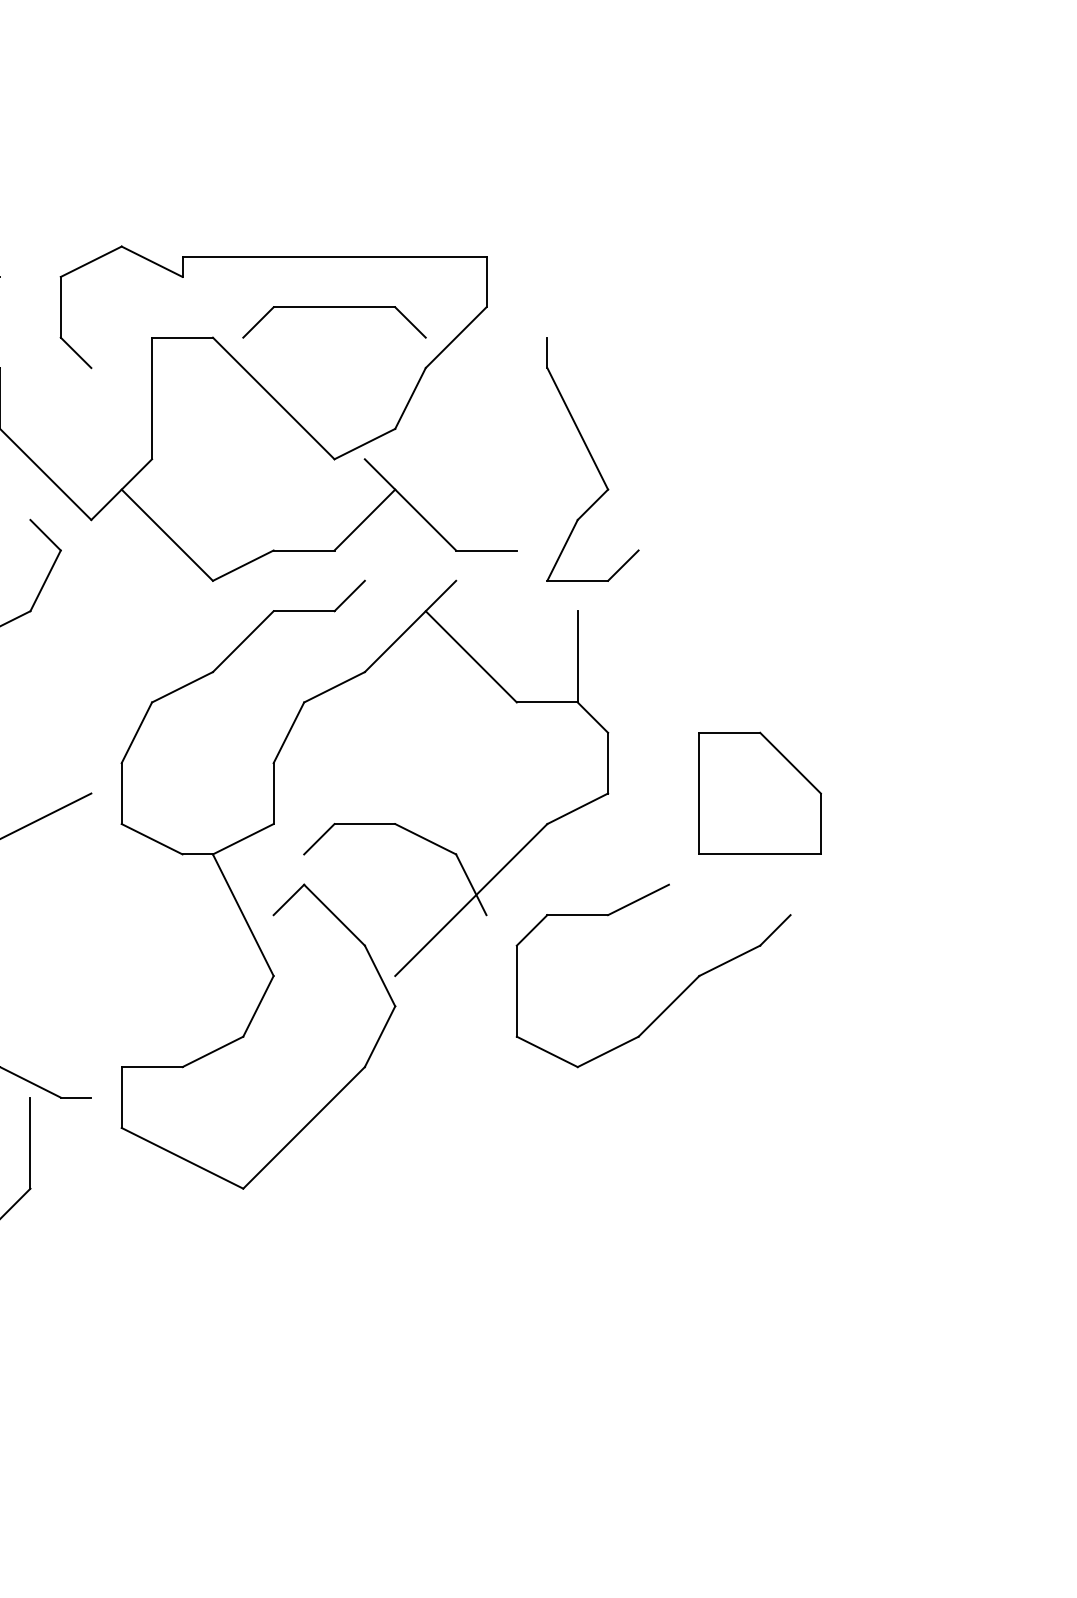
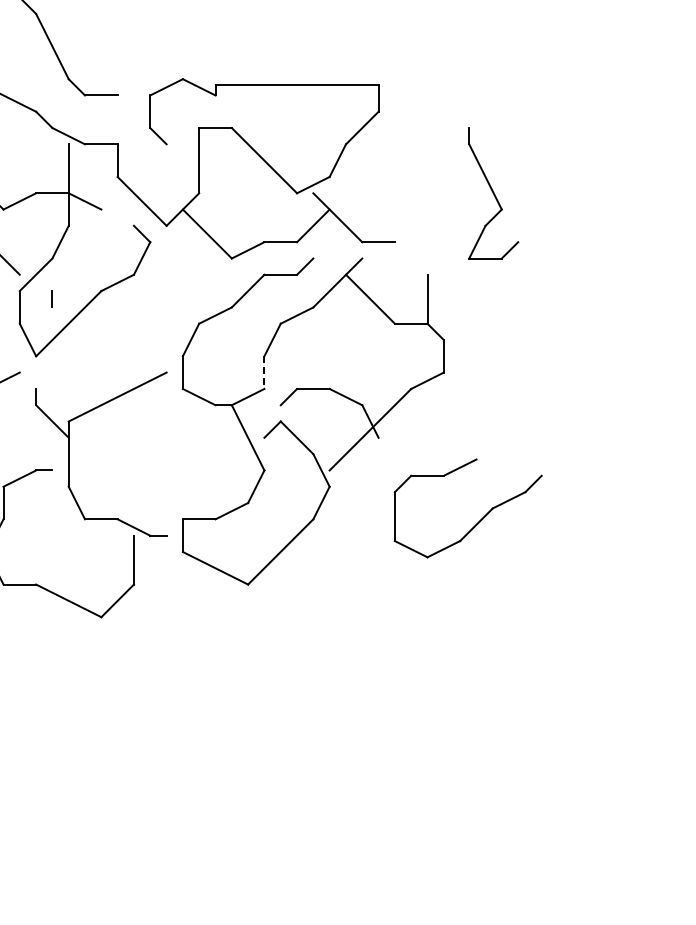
part: (333, 308) -> (296, 112), removed
part: (592, 459) -> (493, 193), moved
part: (760, 793) -> (525, 372), removed
line: (273, 795) -> (264, 373), solid -> dashed
part: (674, 998) -> (479, 520), moved

